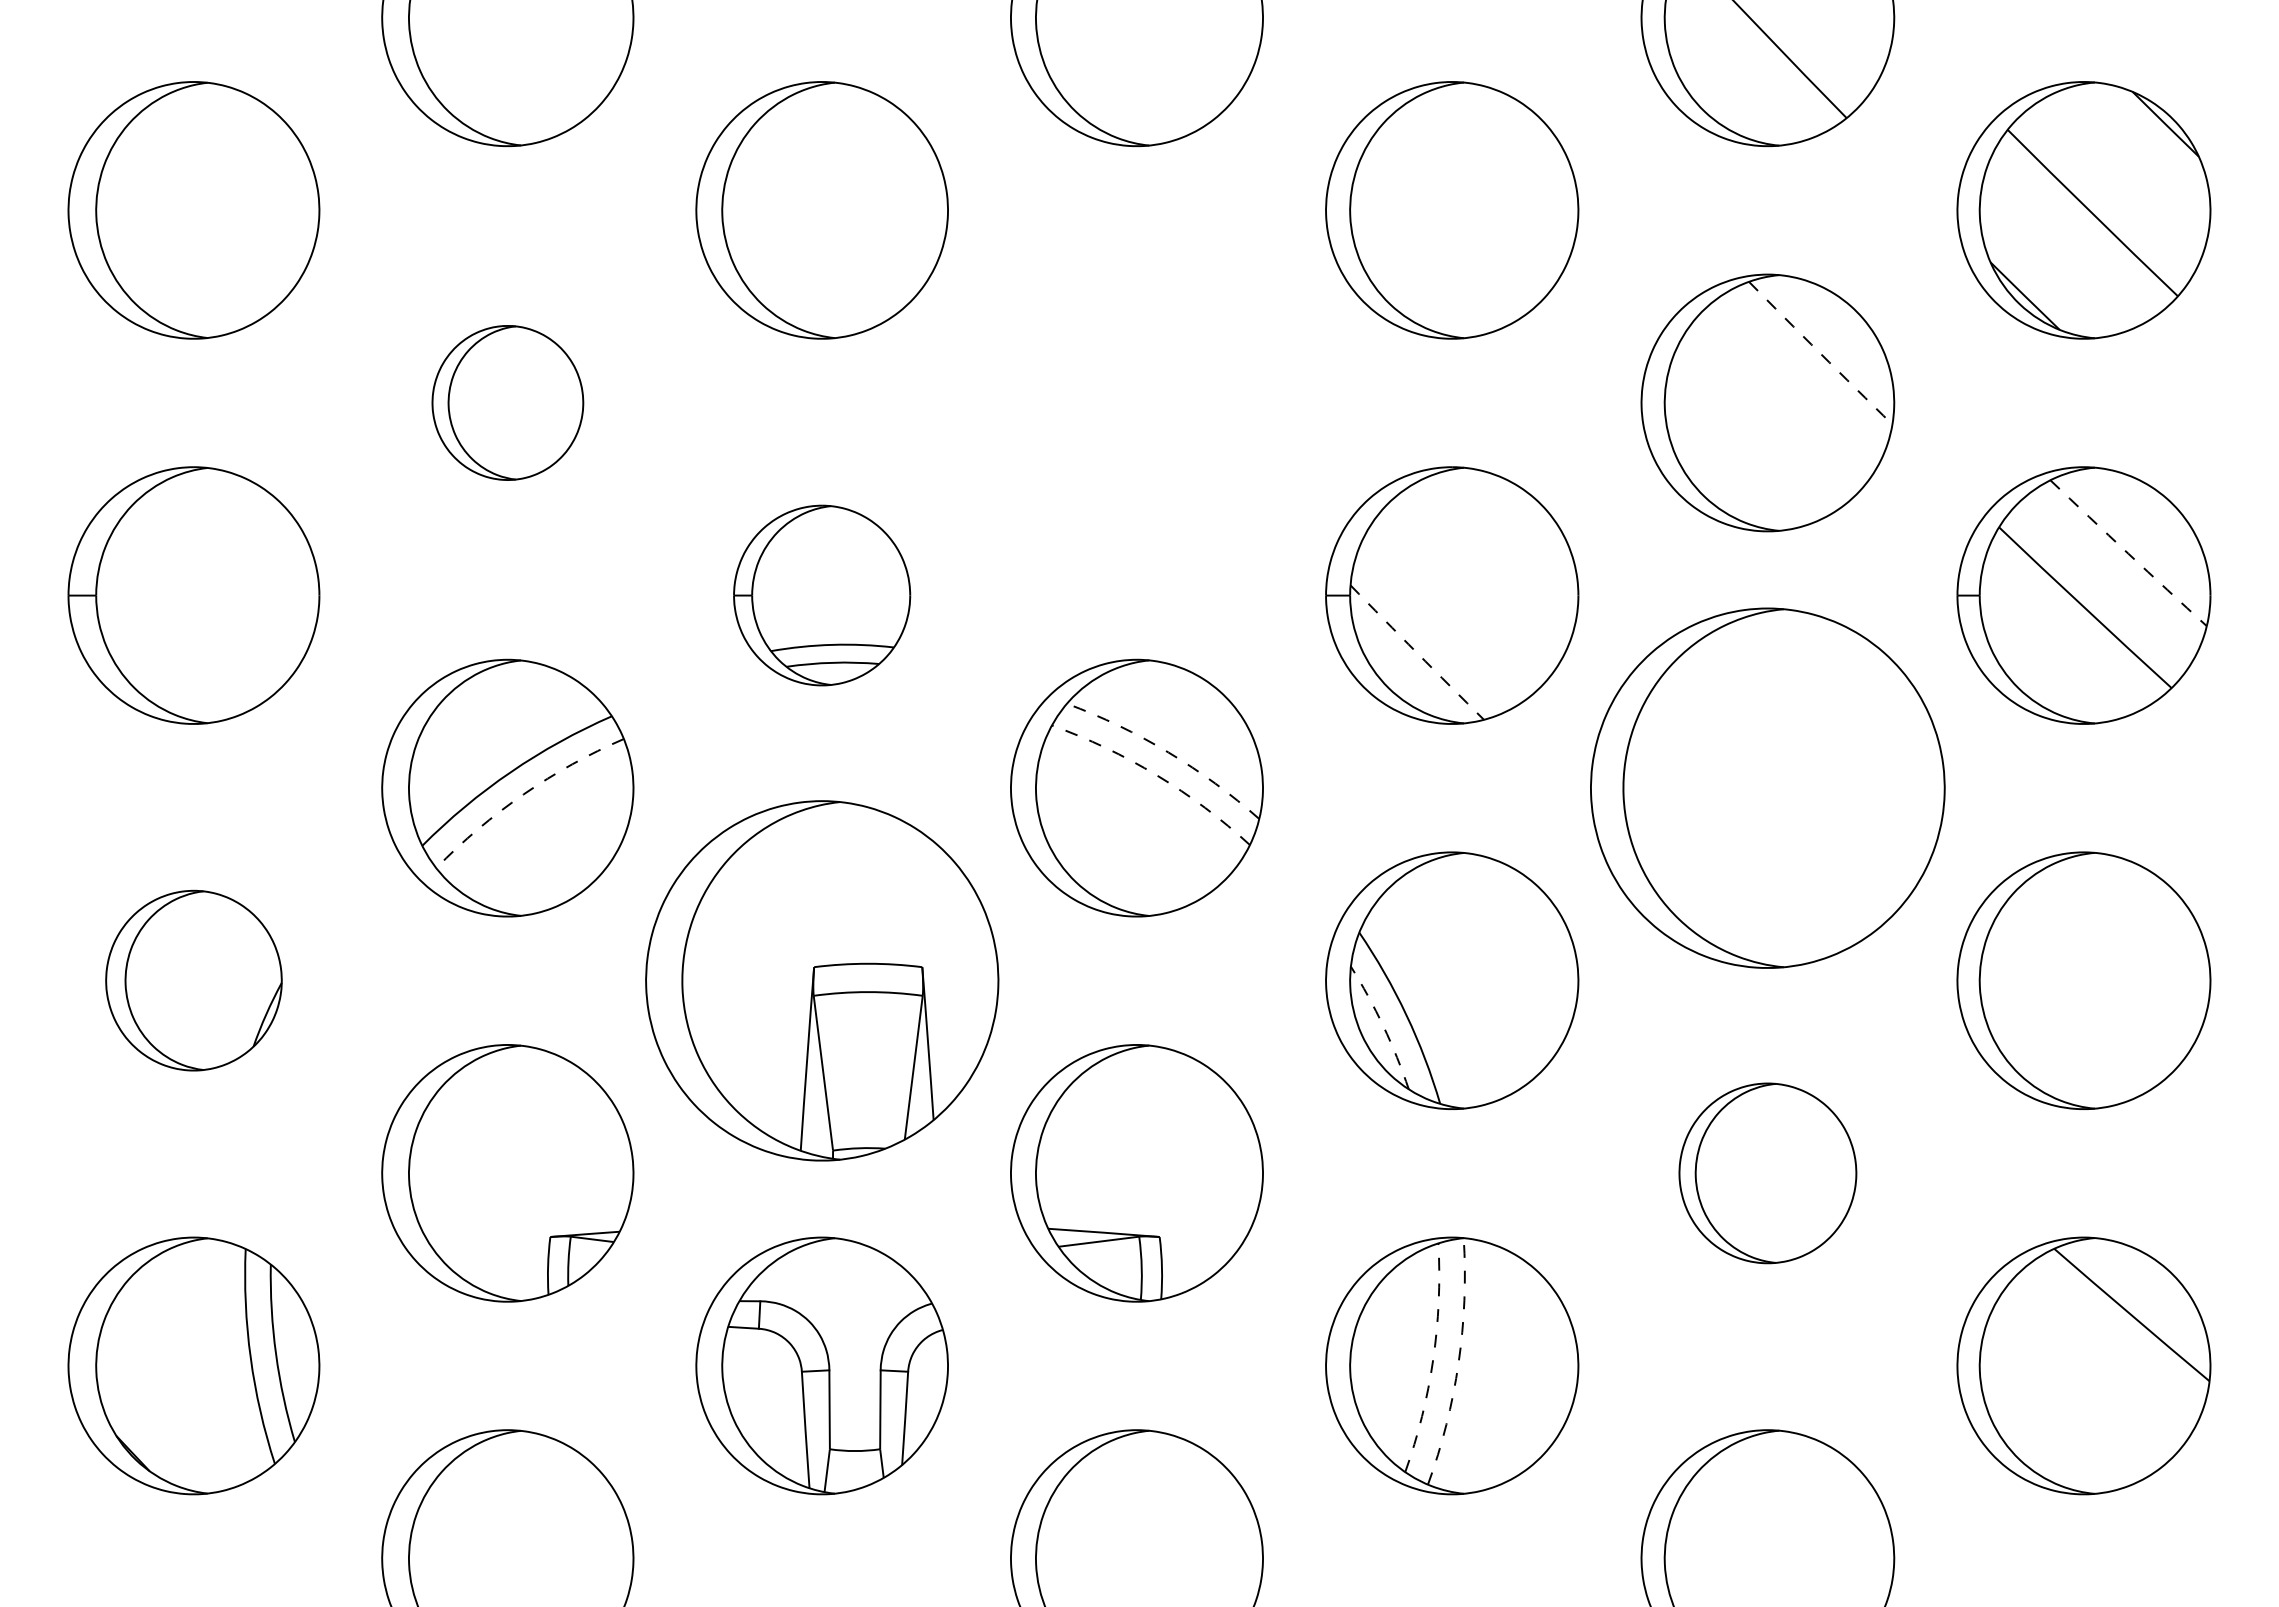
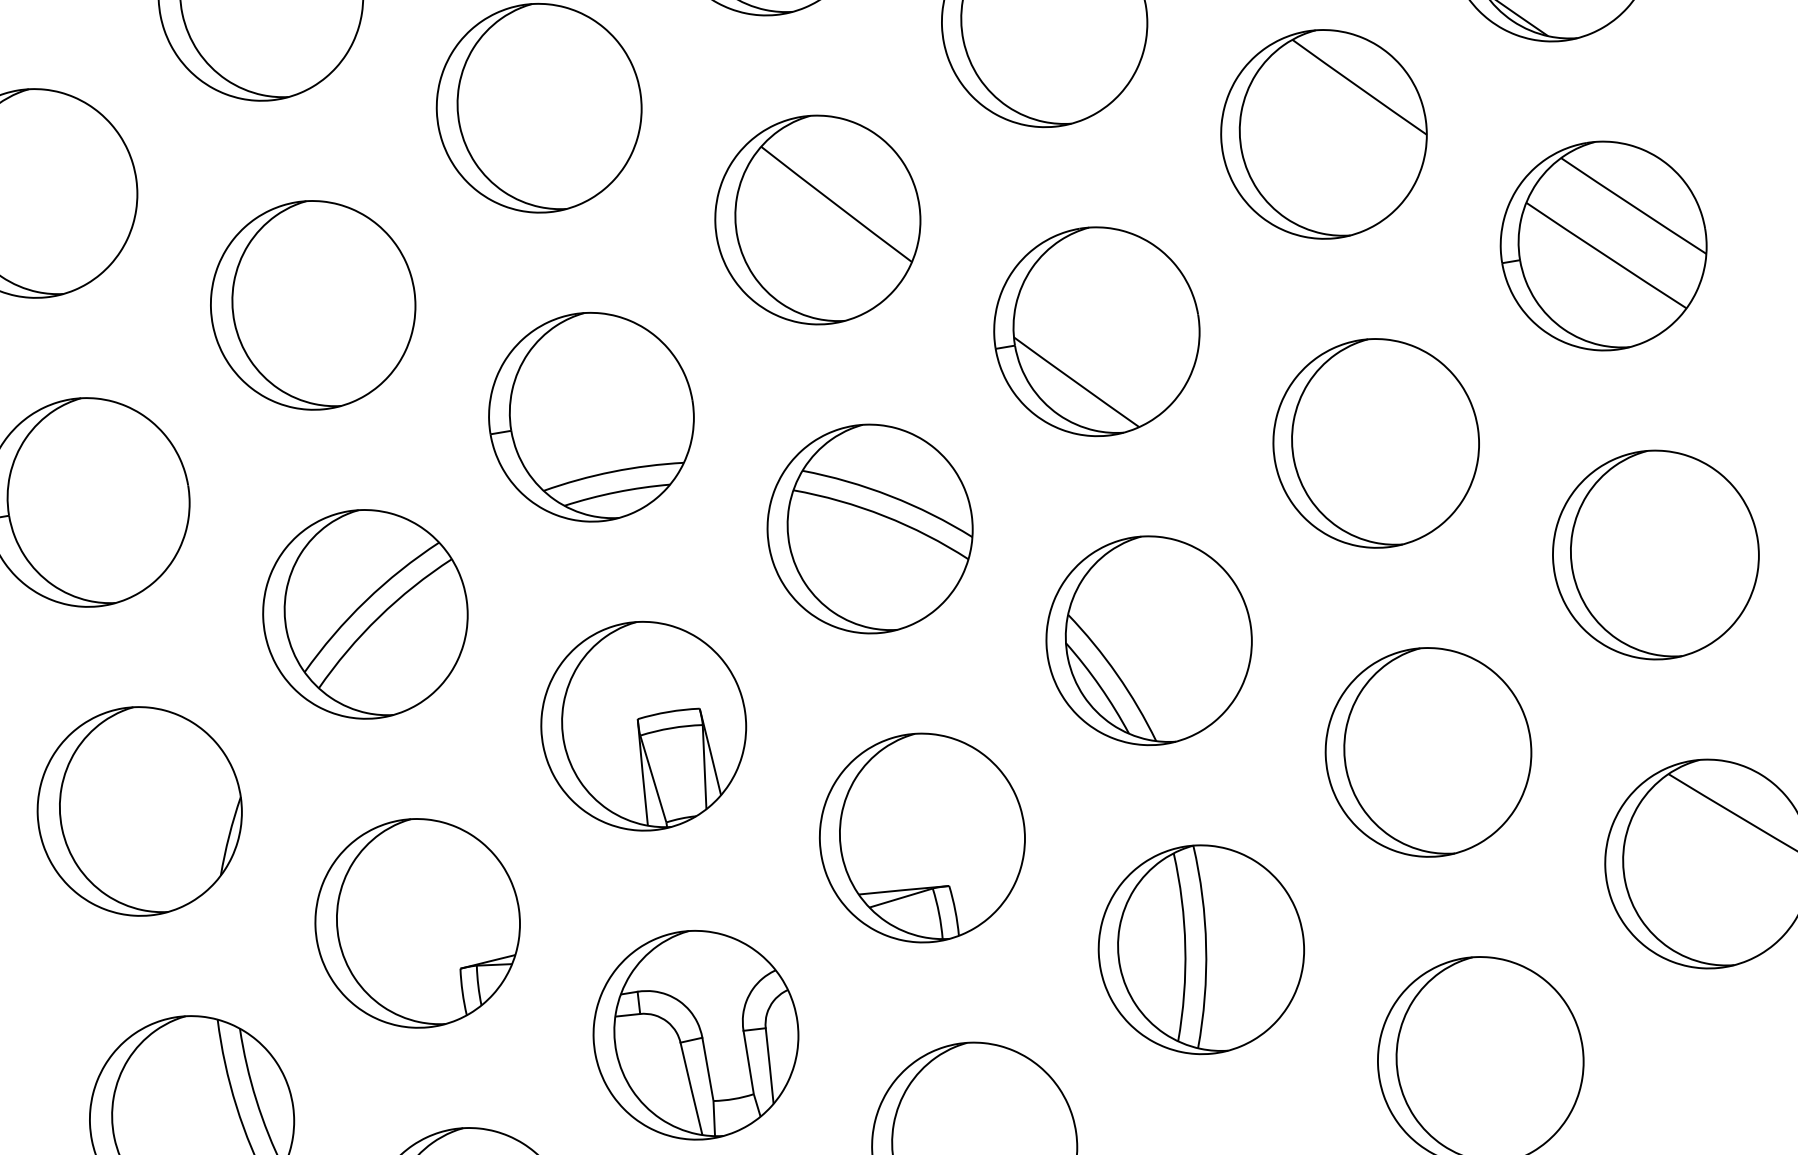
arc: (1820, 353) -> (1359, 87), dashed -> solid
part: (507, 402) -> (312, 305), size x1.67
part: (1136, 402) -> (817, 219), added
arc: (2128, 553) -> (1633, 206), dashed -> solid
part: (821, 595) -> (590, 417), size x1.43
arc: (1417, 652) -> (1076, 382), dashed -> solid
arc: (1168, 752) -> (890, 496), dashed -> solid
arc: (1156, 775) -> (884, 516), dashed -> solid
part: (1767, 787) -> (1375, 442), size x0.71
arc: (523, 794) -> (378, 617), dashed -> solid
part: (193, 980) -> (139, 811), size x1.43
part: (821, 980) -> (643, 726), size x0.71
arc: (1383, 1026) -> (1100, 686), dashed -> solid
part: (1767, 1173) -> (1428, 752), size x1.43
arc: (1433, 1359) -> (1185, 947), dashed -> solid
arc: (1458, 1363) -> (1206, 946), dashed -> solid

